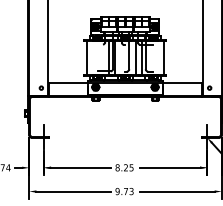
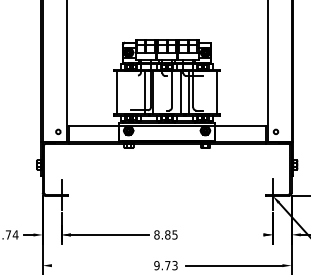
text: (125, 167) -> (167, 234), 8.25 -> 8.85
line: (169, 167) -> (224, 234), removed
line: (73, 191) -> (99, 265), removed

